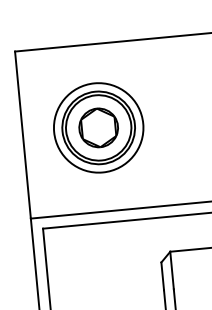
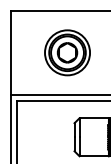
part: (98, 127) -> (67, 52), moved

